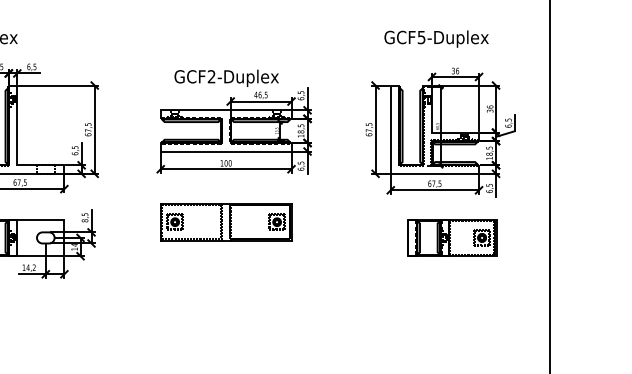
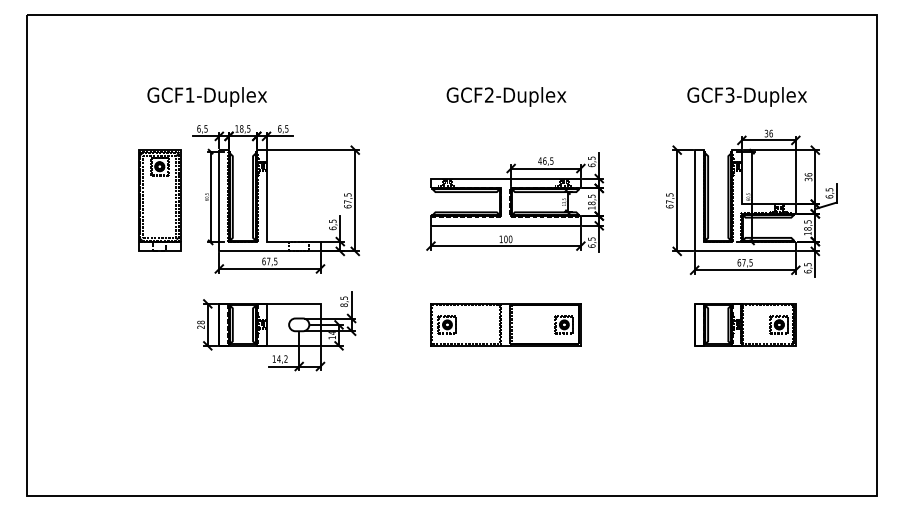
text: (422, 36) -> (730, 94), GCF5-Duplex -> GCF3-Duplex
text: (226, 77) -> (506, 96), moved
part: (225, 221) -> (505, 324), moved
part: (452, 237) -> (745, 324), moved

